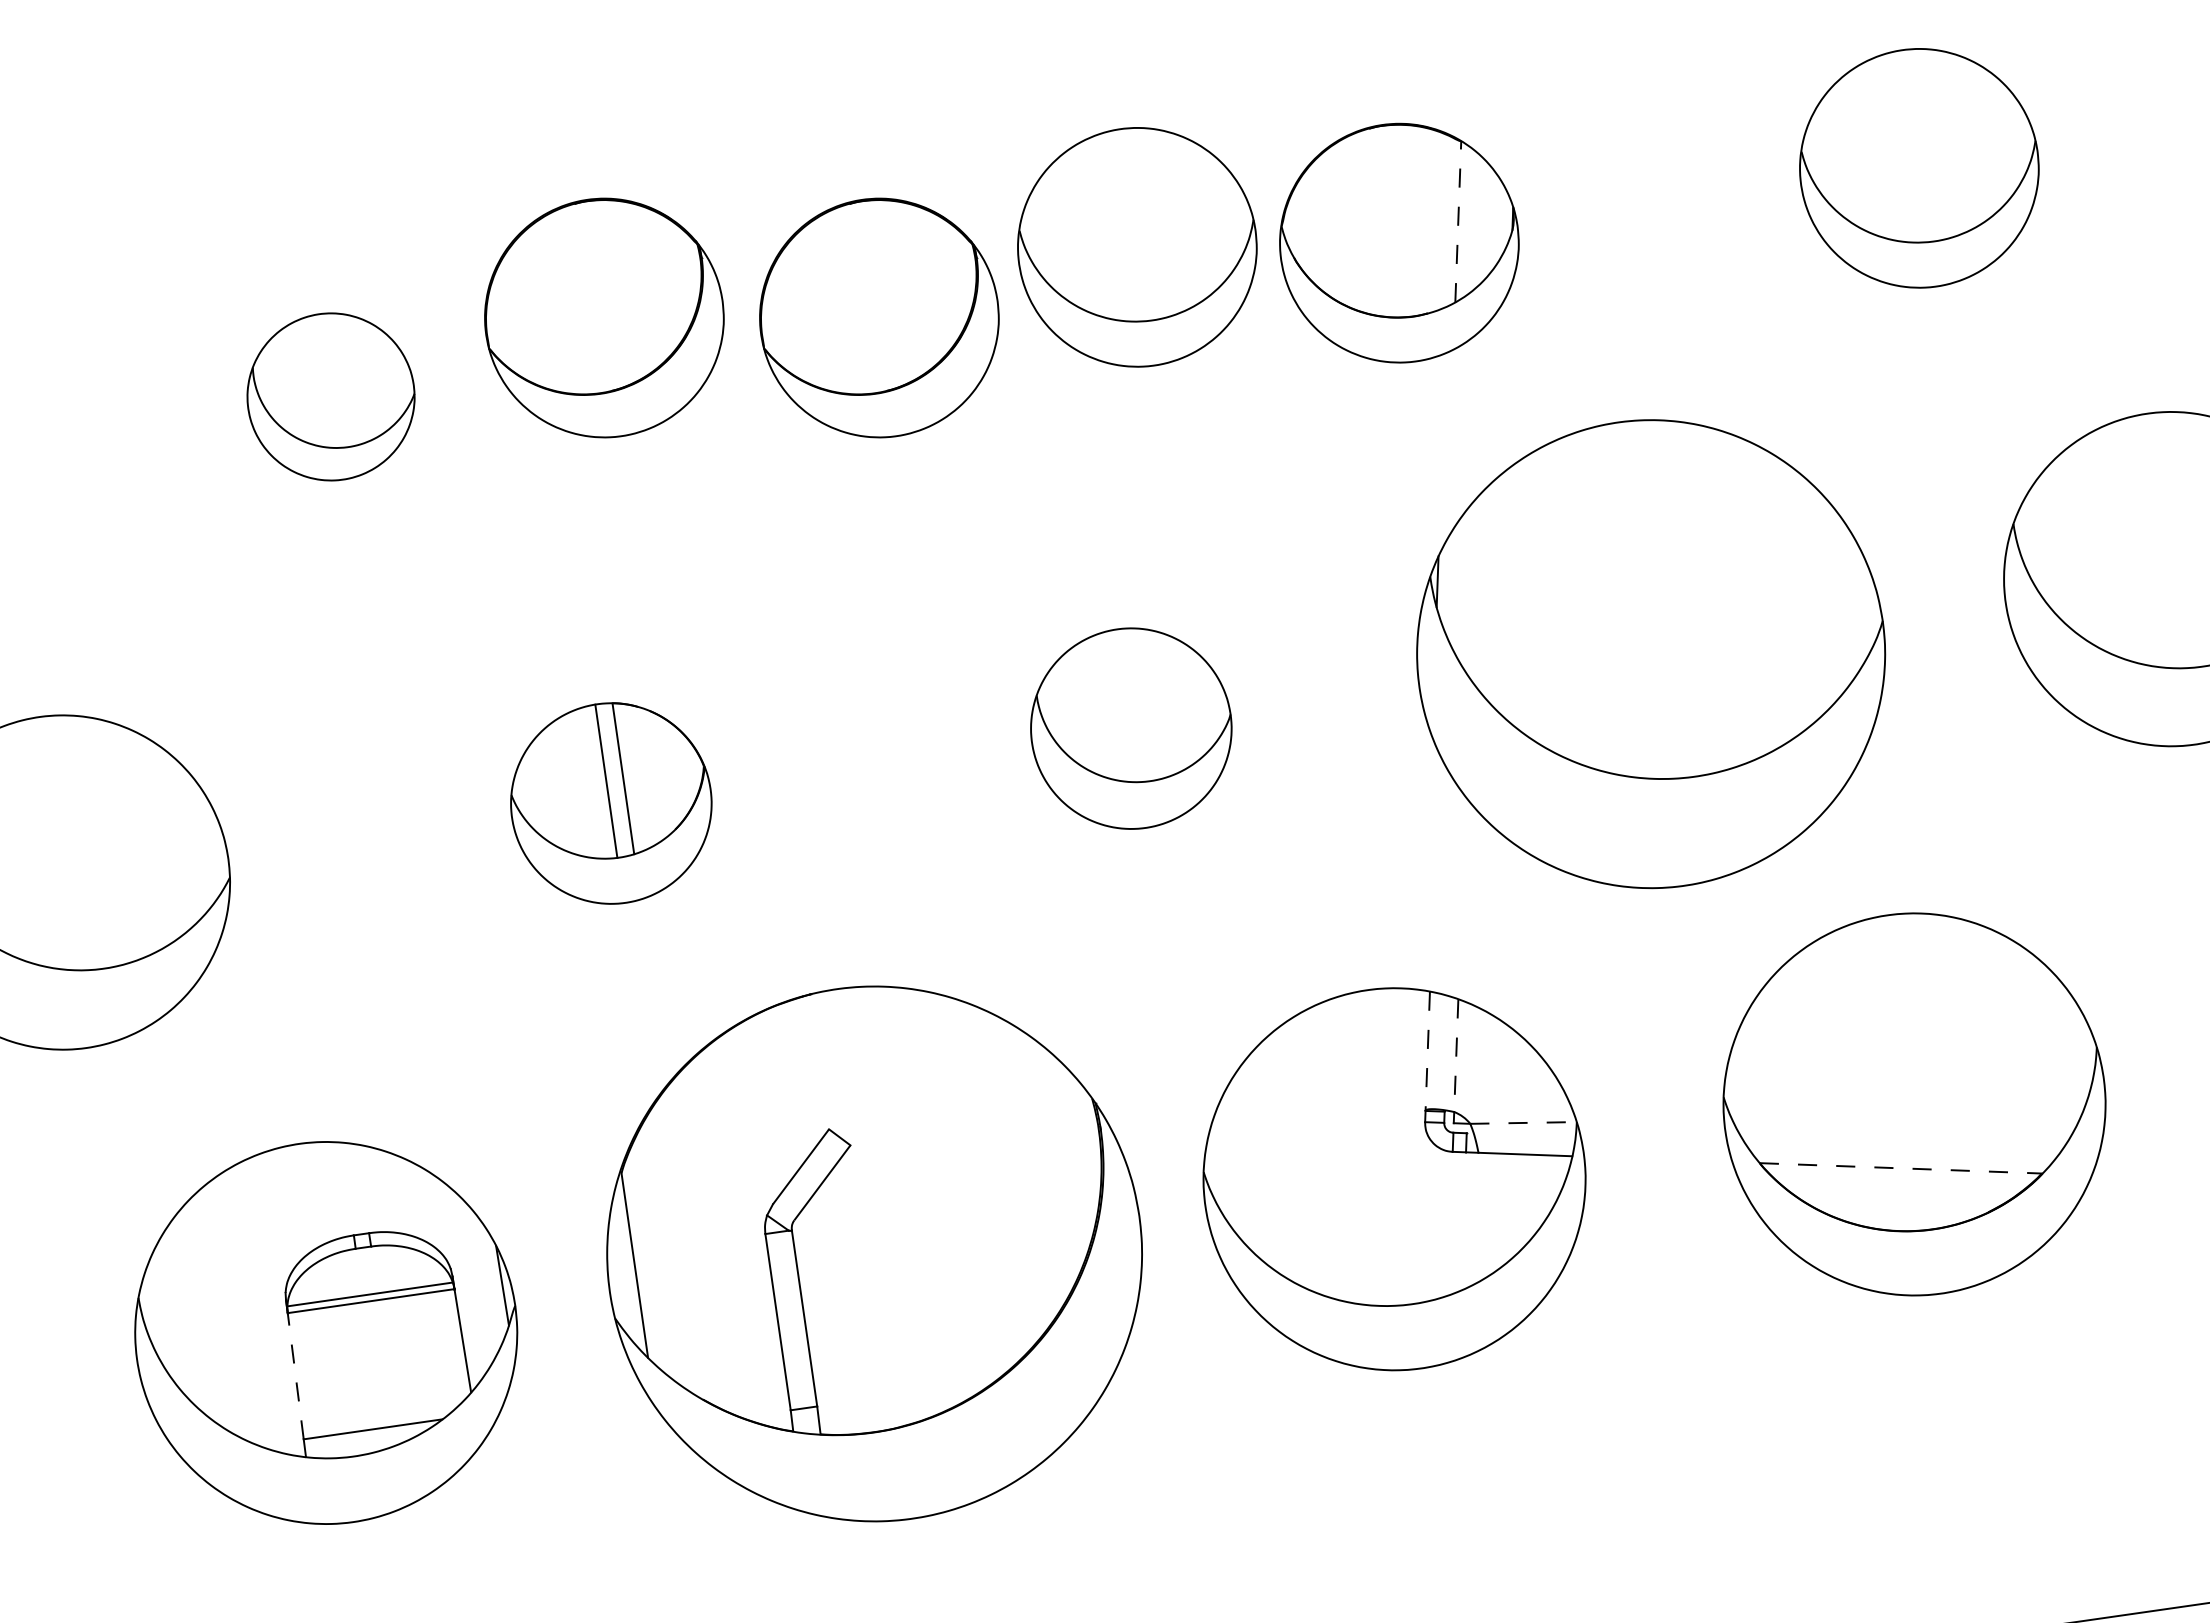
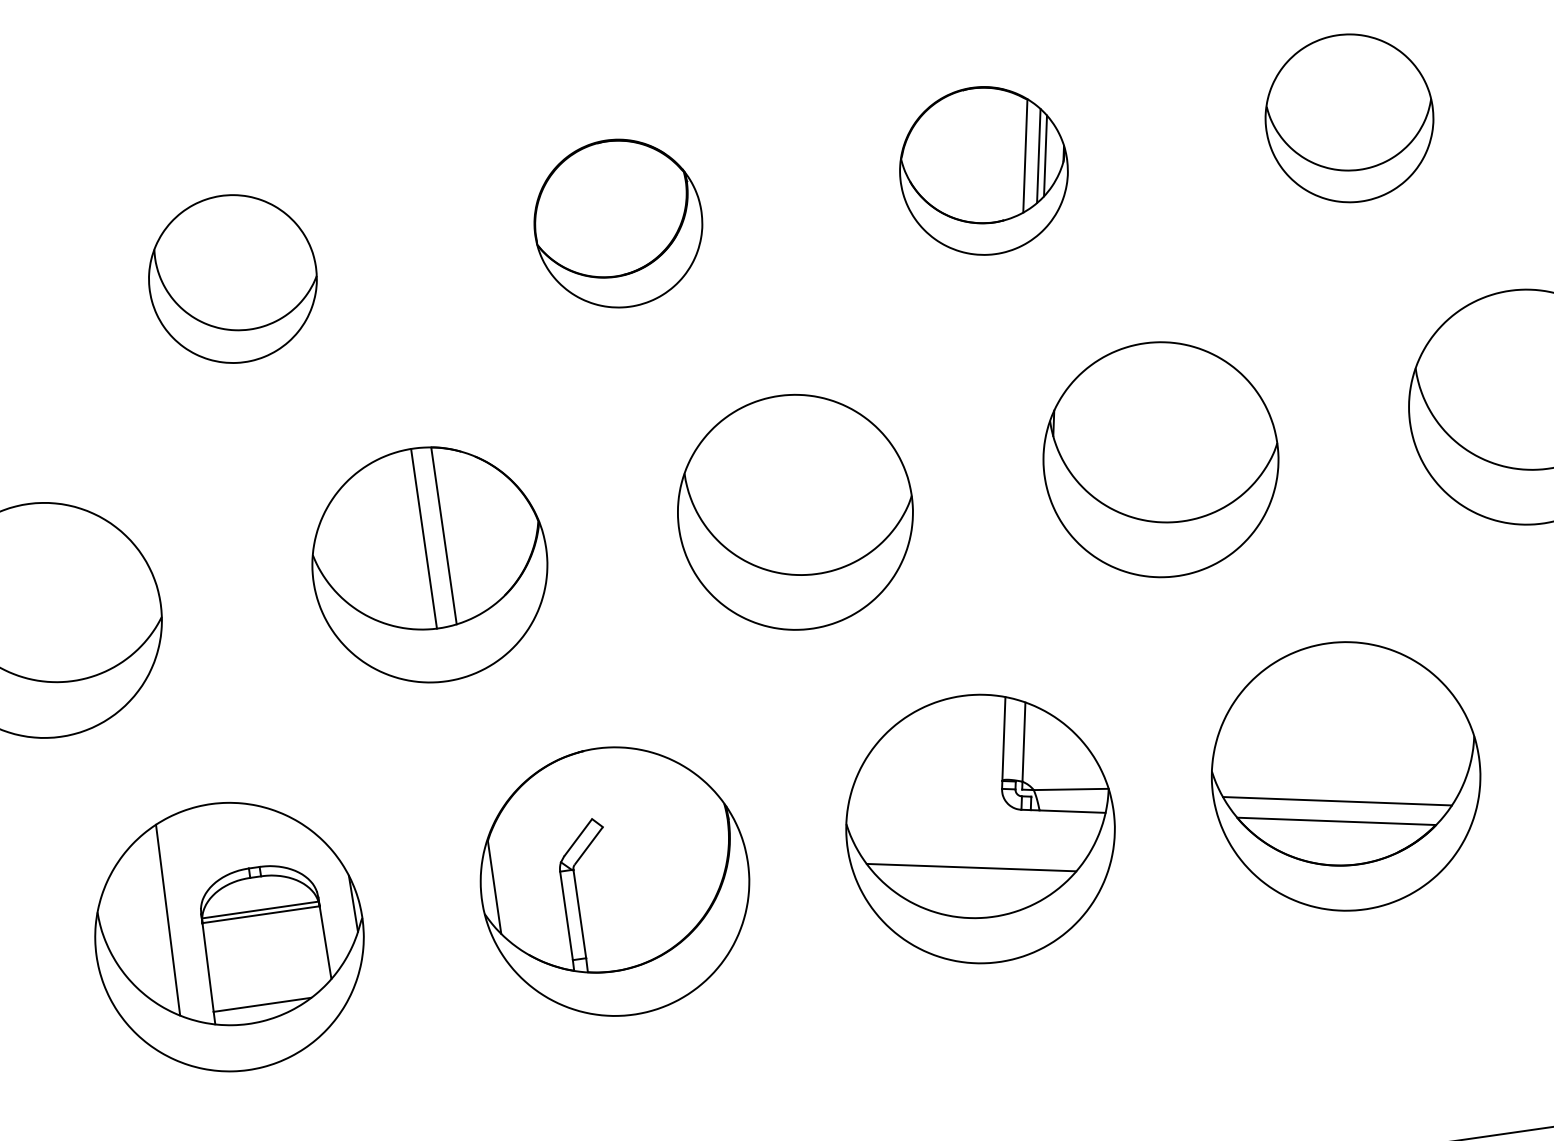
line: (1458, 221) -> (1025, 155), dashed -> solid
line: (1476, 221) -> (1038, 155), added
line: (1486, 221) -> (1045, 155), added
part: (1137, 247) -> (799, 174), removed
part: (604, 317) -> (425, 223), removed
part: (330, 396) -> (232, 278), size x1.43
part: (1651, 653) -> (1161, 459), size x0.71
part: (1131, 728) -> (795, 512), size x1.67
part: (611, 803) -> (430, 564), size x1.67
line: (1427, 1051) -> (1003, 739), dashed -> solid
line: (1456, 1056) -> (1024, 742), dashed -> solid
line: (1524, 1122) -> (1071, 789), dashed -> solid
line: (1902, 1139) -> (1337, 801), added
line: (1901, 1168) -> (1336, 821), dashed -> solid
line: (1381, 1233) -> (971, 867), added
part: (874, 1254) -> (614, 881), size x0.71
line: (238, 1308) -> (167, 919), added
line: (295, 1376) -> (207, 967), dashed -> solid

